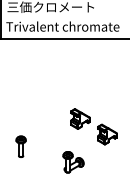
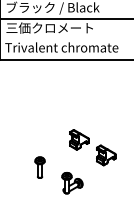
part: (20, 146) -> (39, 167), moved

